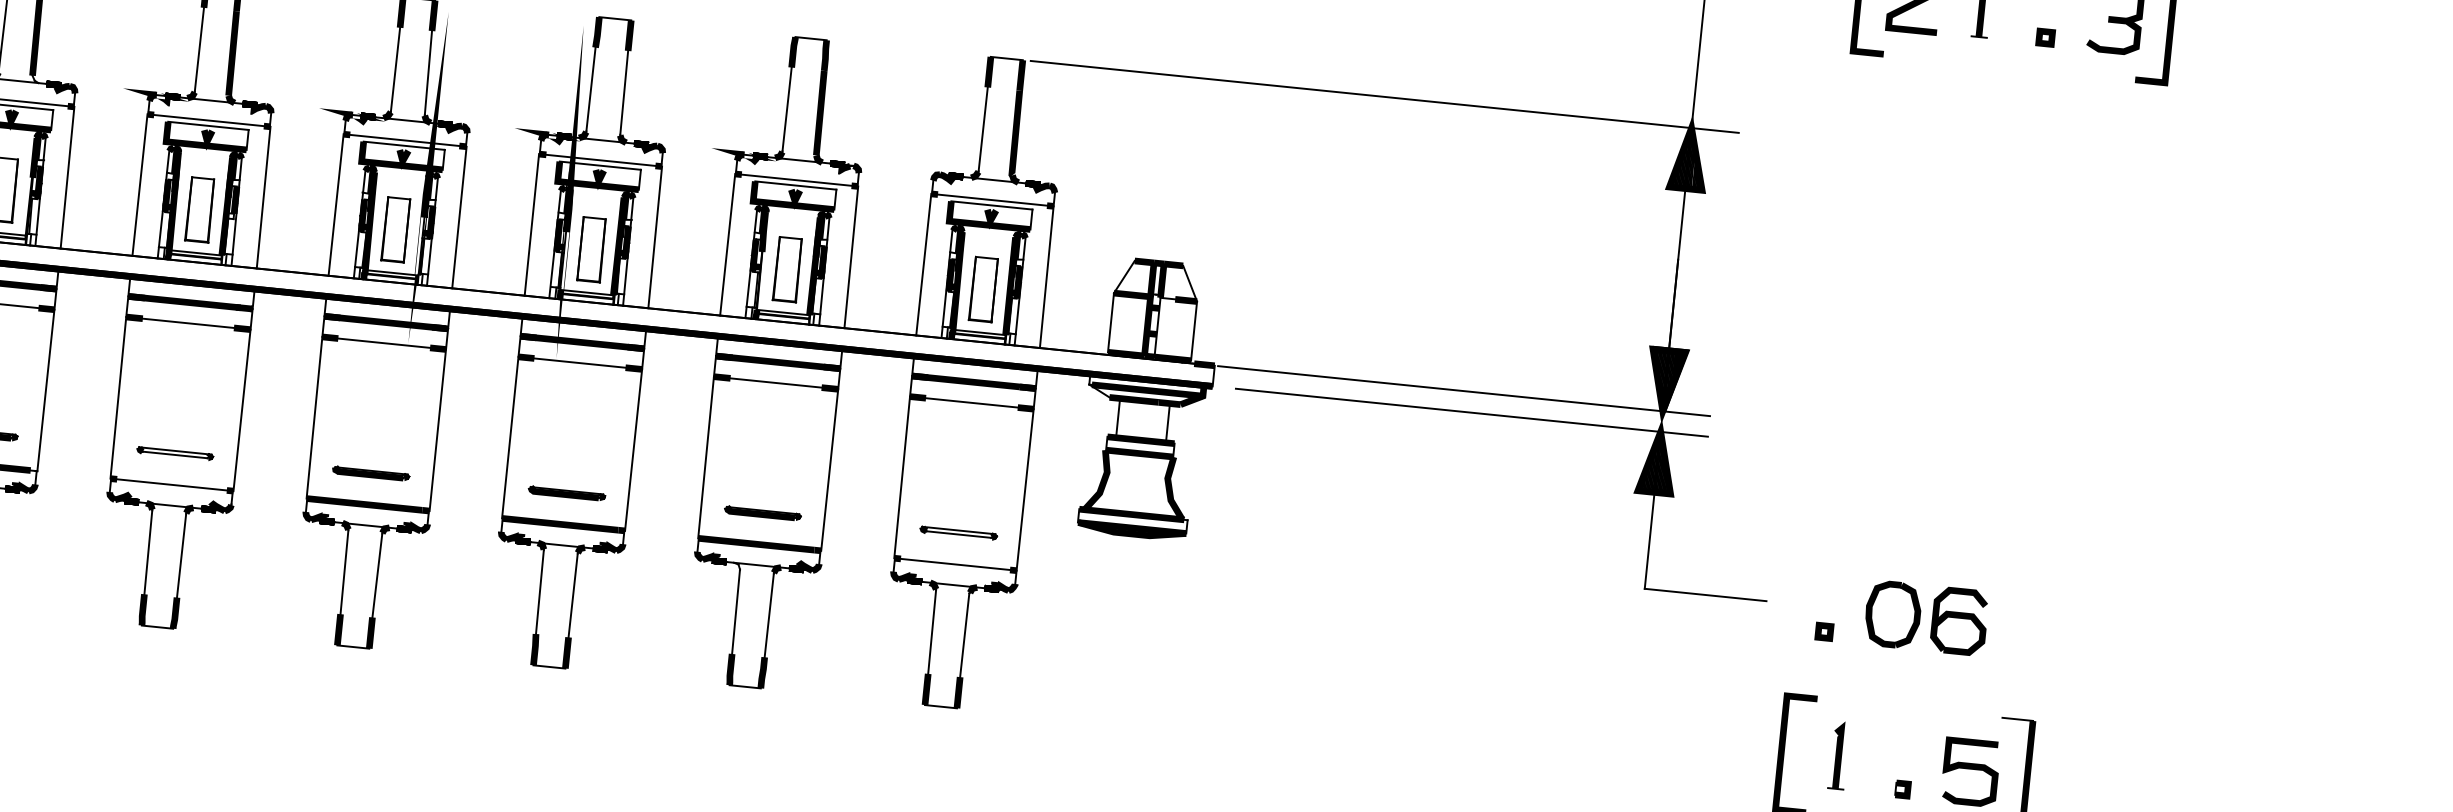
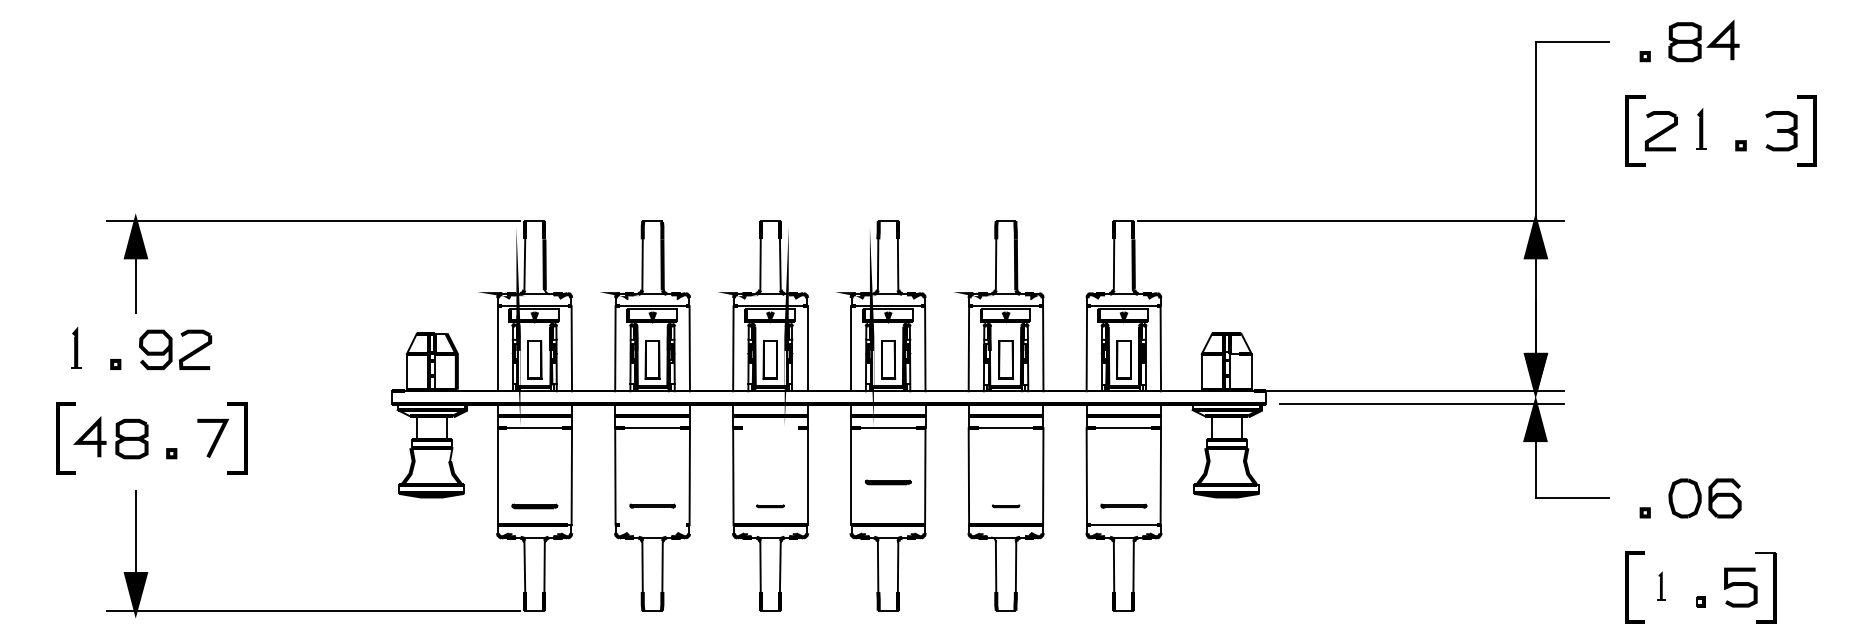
line: (382, 343) -> (769, 428), removed
part: (371, 473) -> (770, 506), size x0.6
line: (171, 485) -> (652, 525), removed
part: (565, 493) -> (887, 482), moved
part: (761, 513) -> (1005, 506), size x0.6
part: (1839, 755) -> (1661, 585), size x0.7

